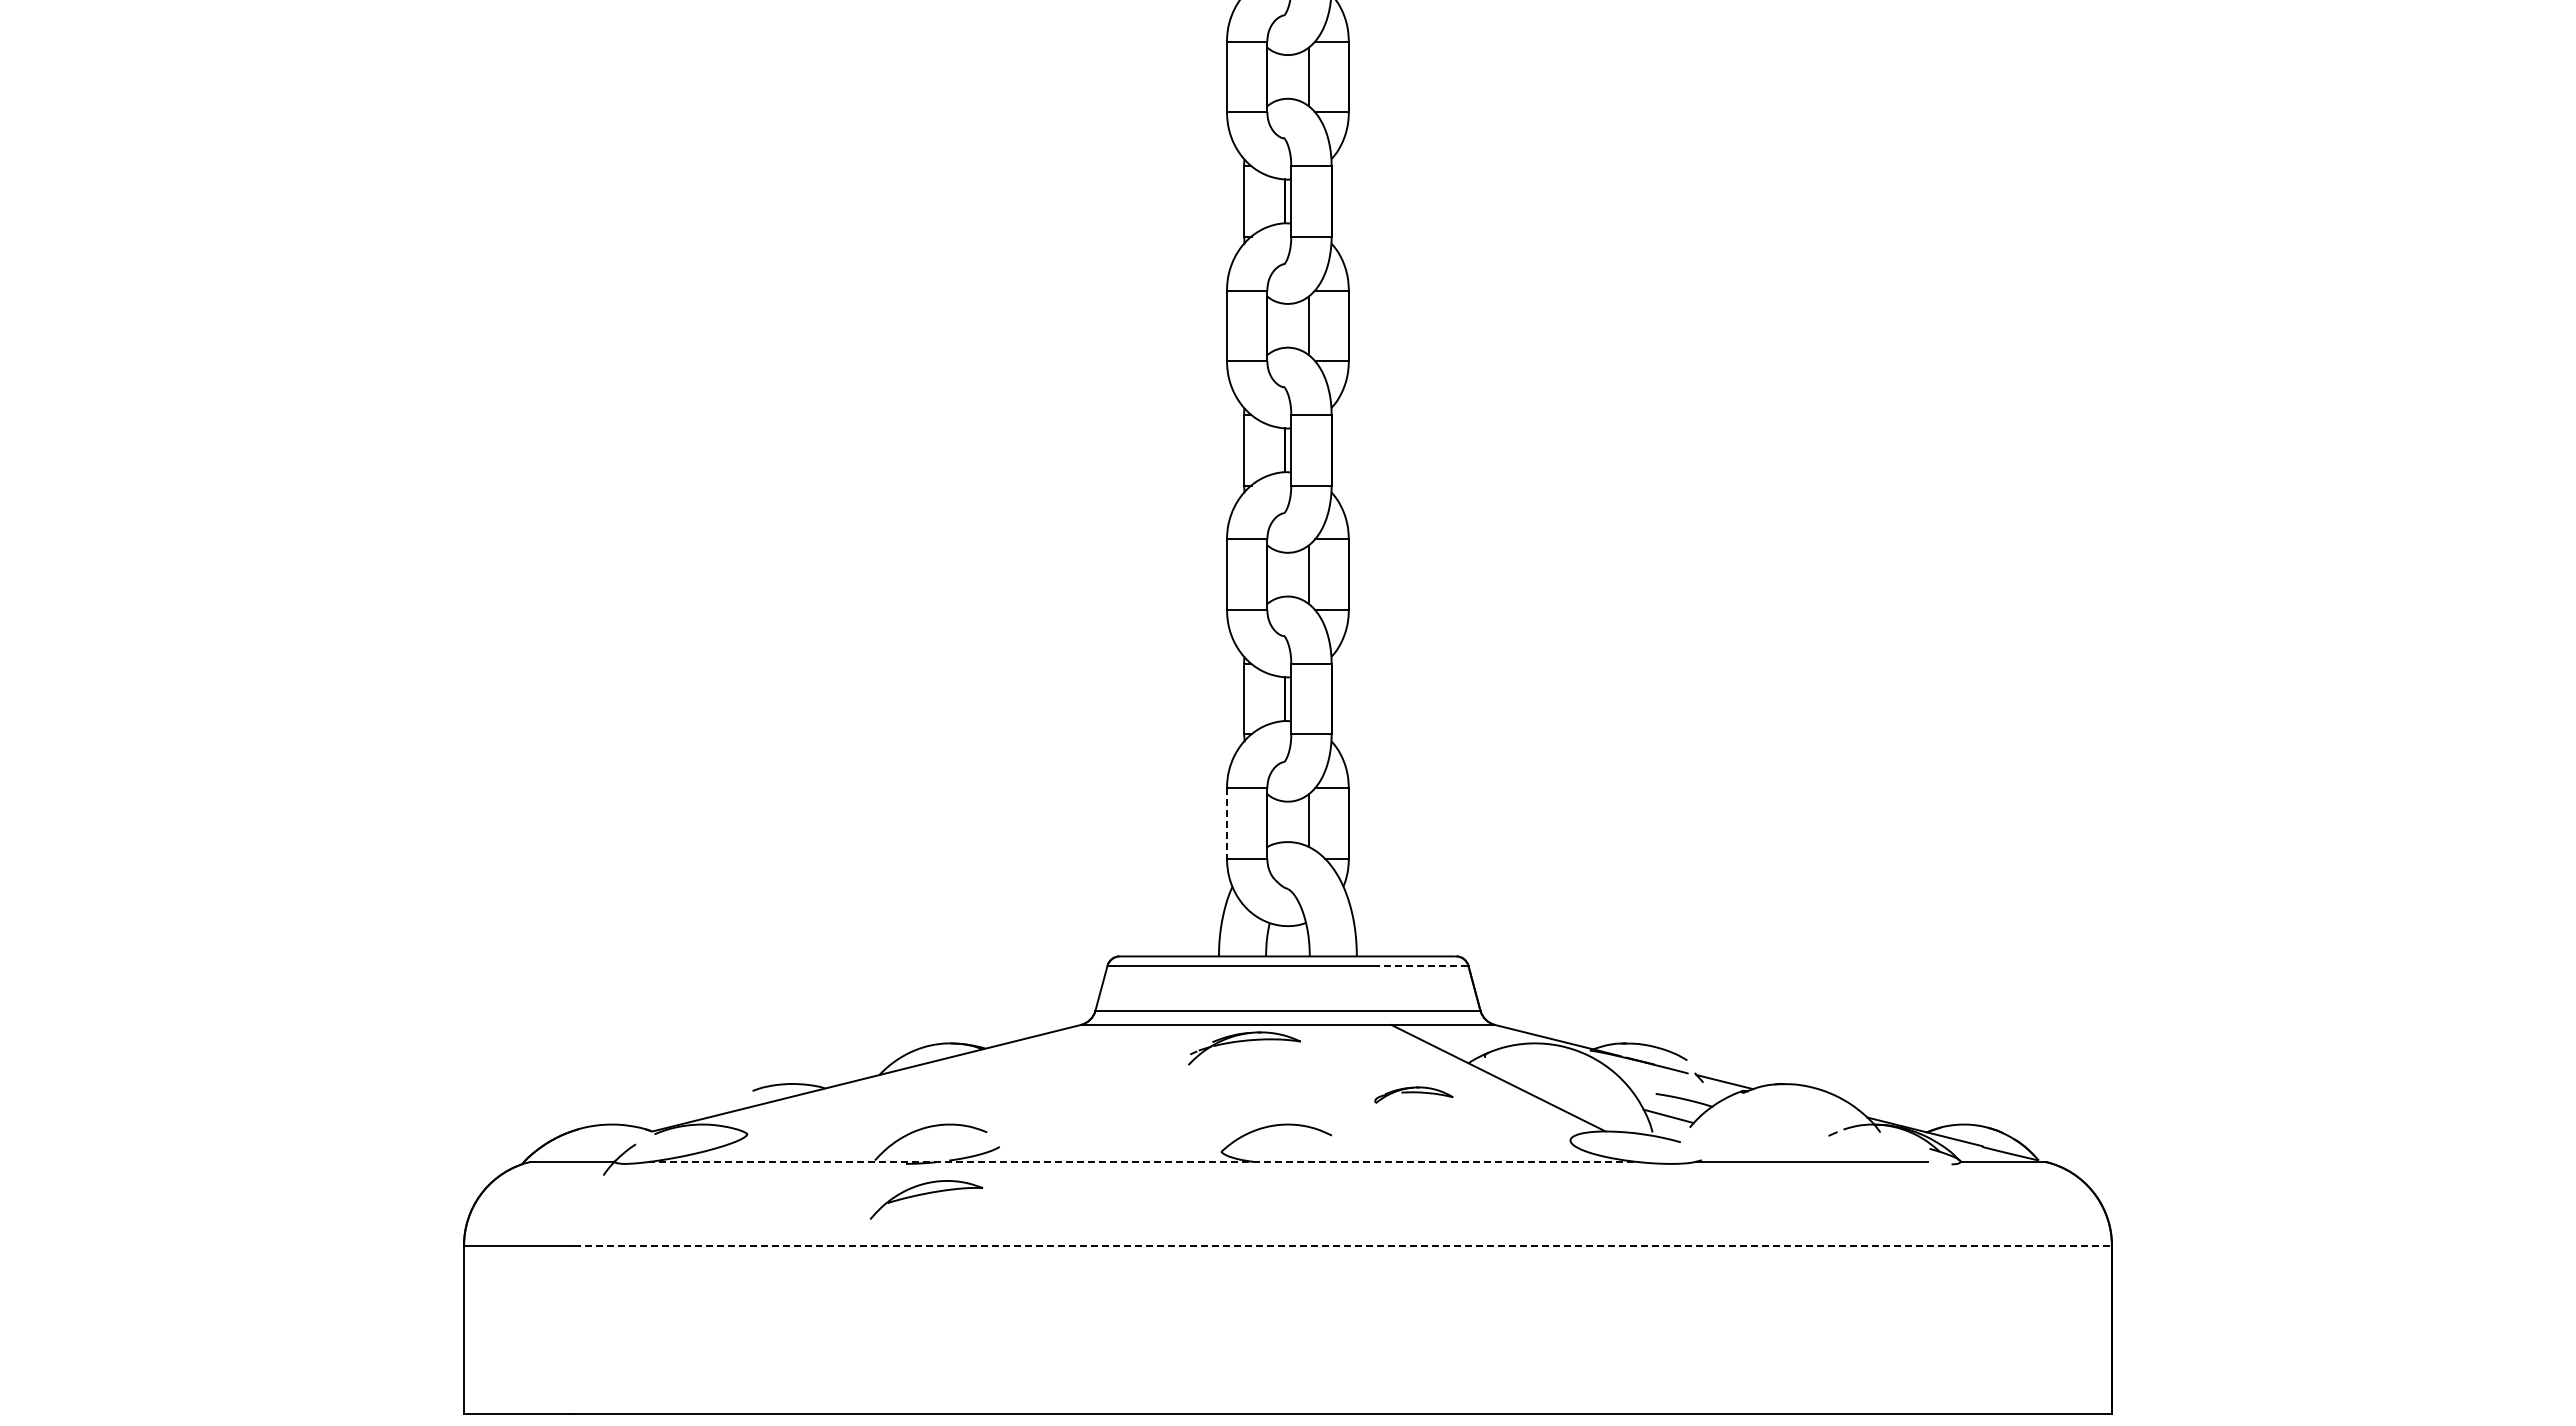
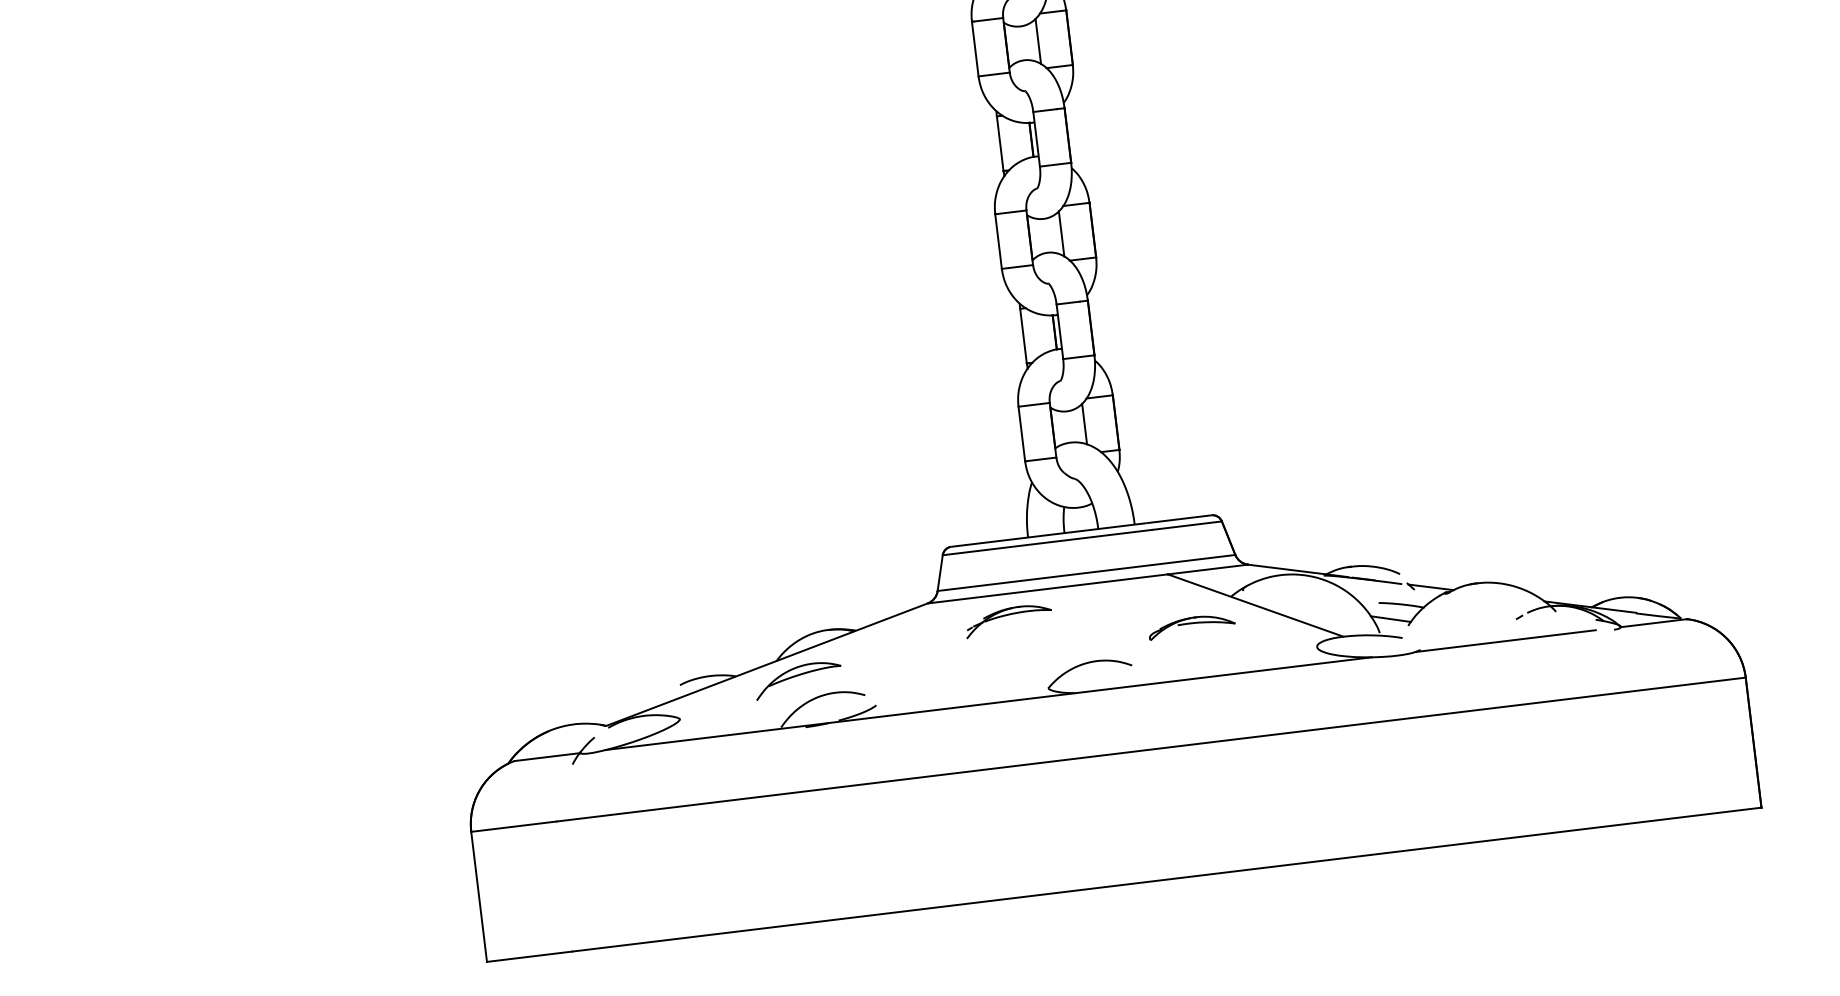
line: (1226, 824) -> (1021, 434), dashed -> solid
line: (1422, 965) -> (1186, 525), dashed -> solid
part: (1244, 1041) -> (1008, 615), moved
part: (1413, 1095) -> (1191, 626), size x1.43
line: (1143, 1162) -> (988, 703), dashed -> solid
part: (926, 1199) -> (798, 679), moved
line: (1343, 1245) -> (1151, 749), dashed -> solid

